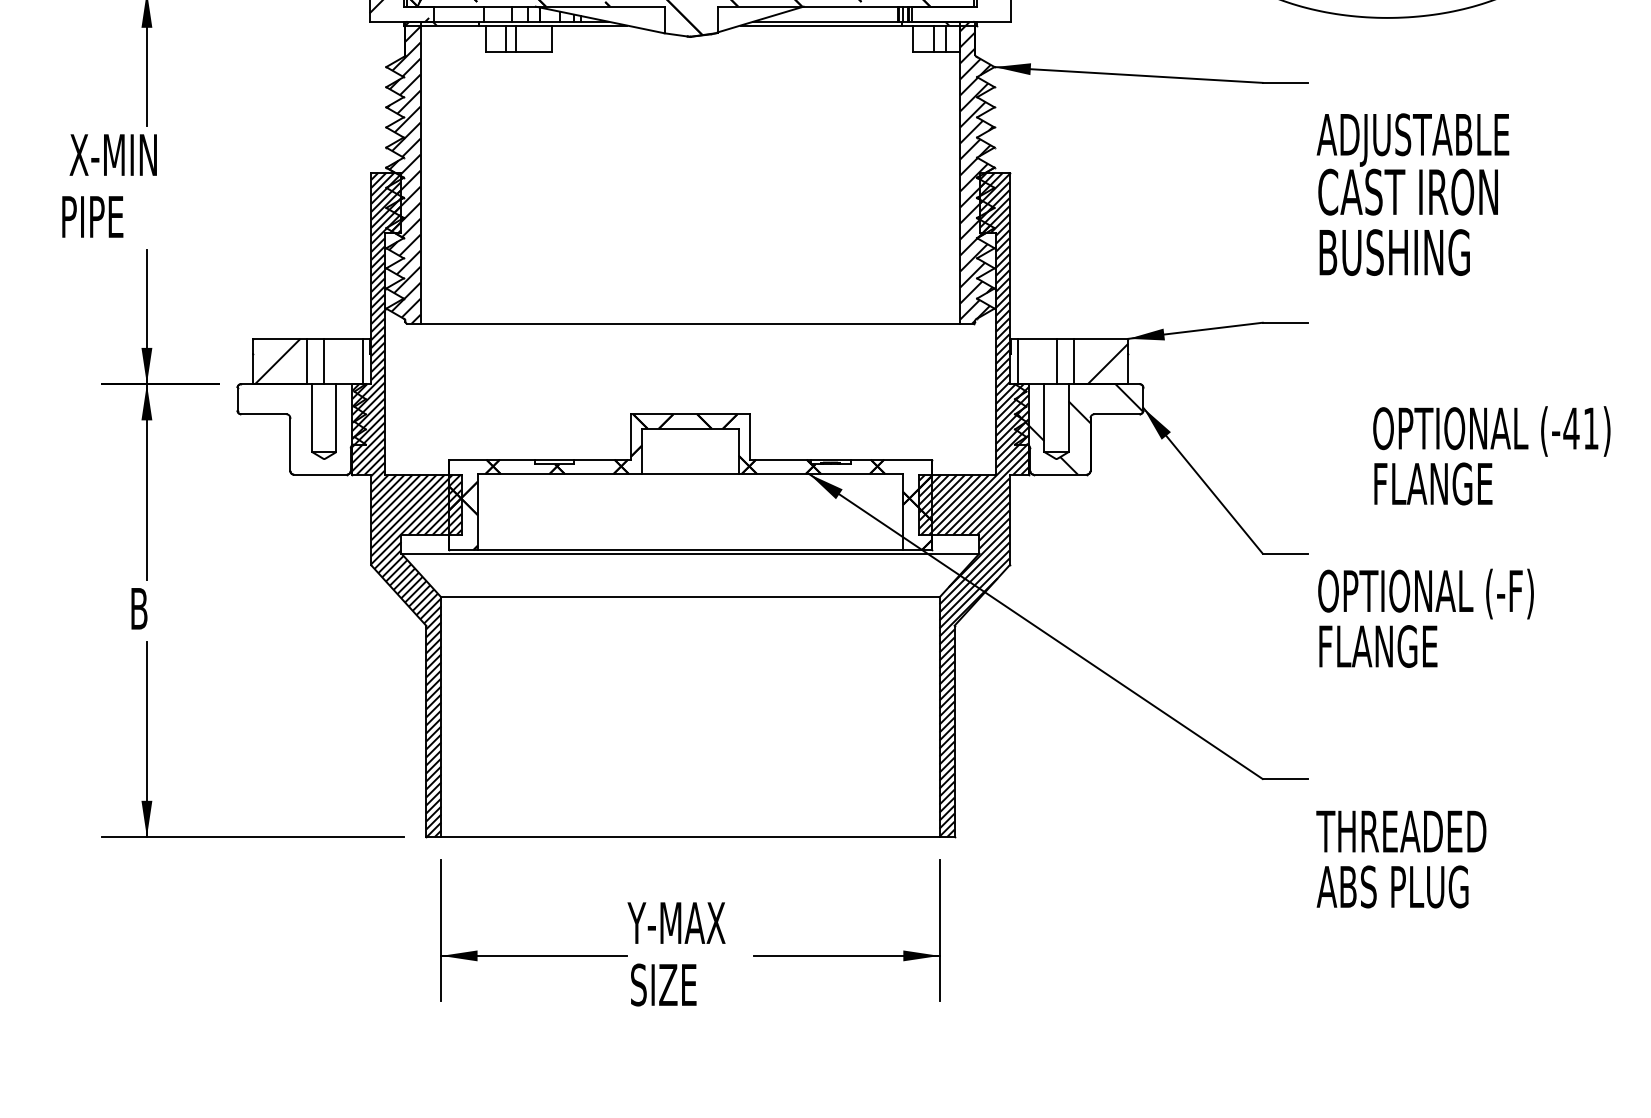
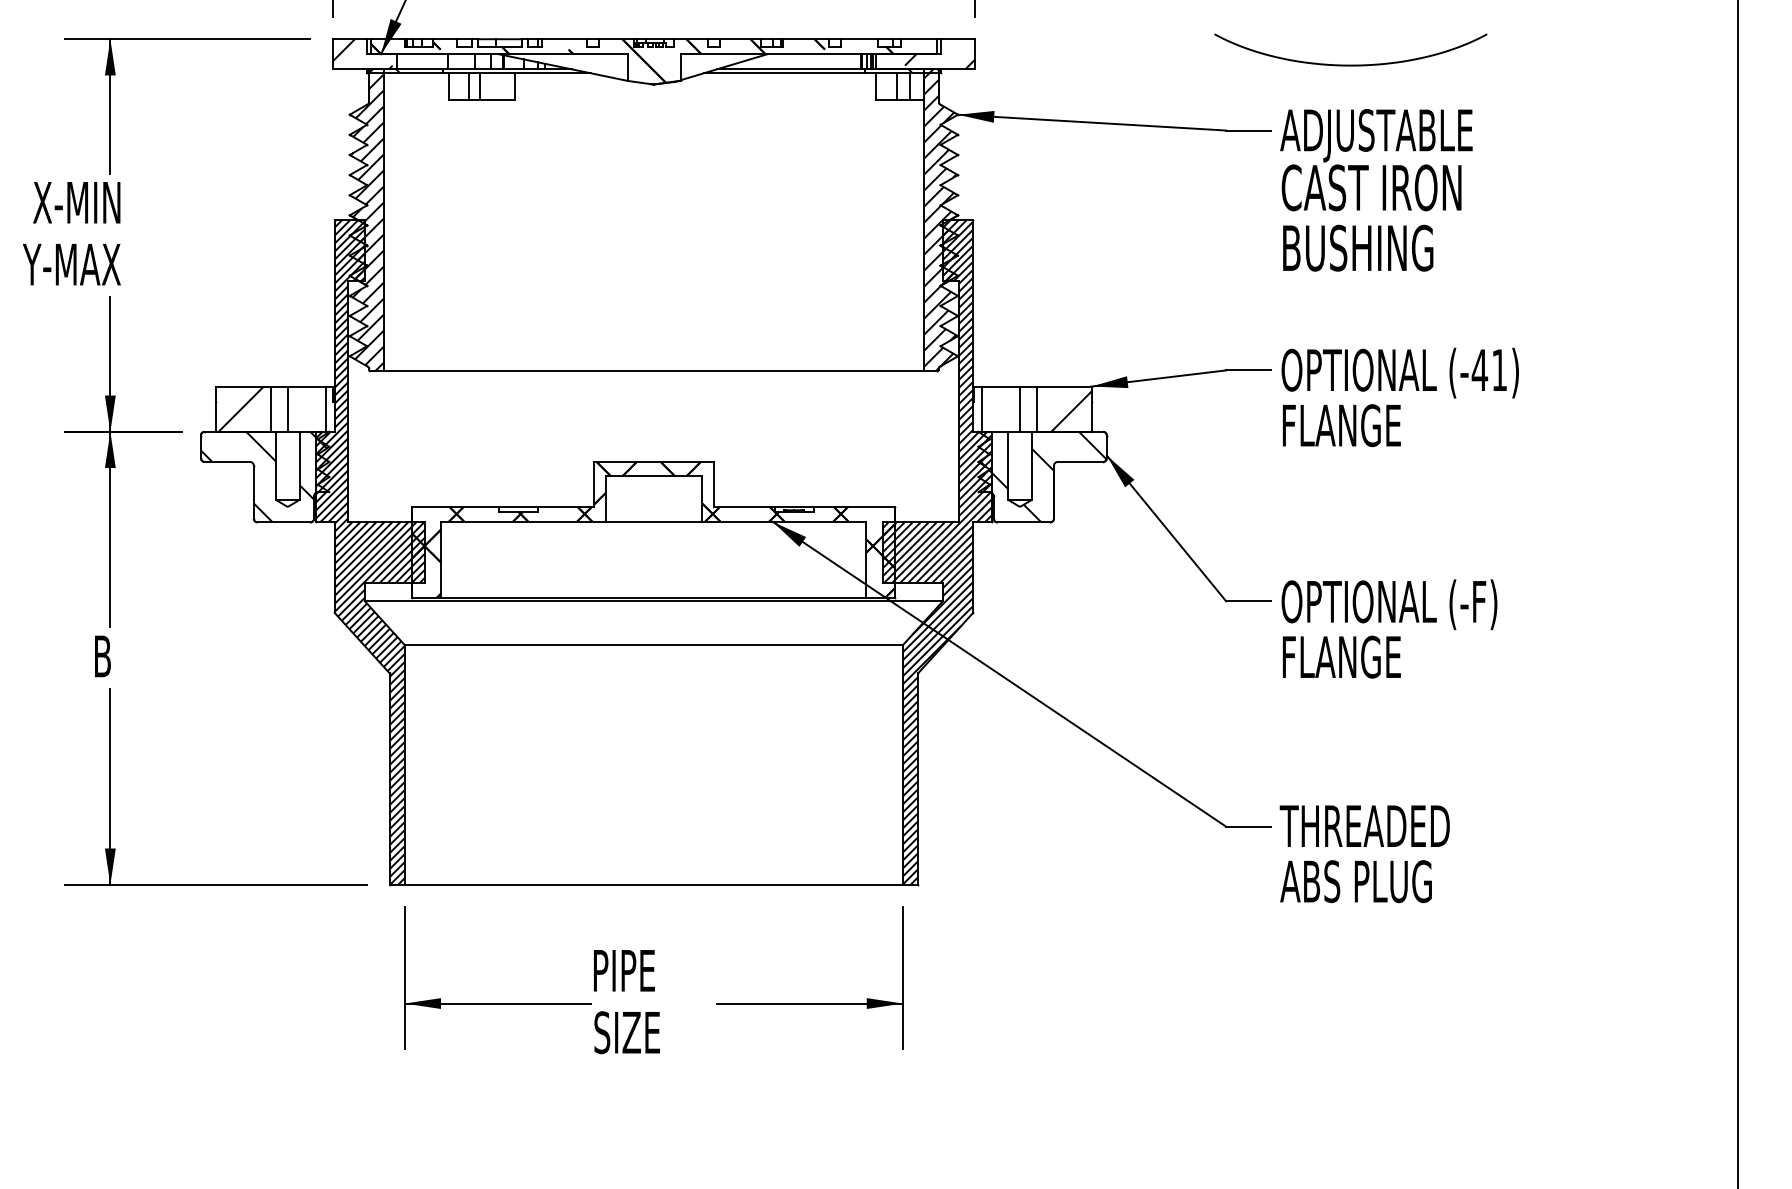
hatch: (976, 13) -> (939, 61), added
text: (1413, 194) -> (1376, 190), moved
text: (108, 216) -> (71, 264), PIPE -> Y-MAX
hatch: (300, 428) -> (263, 476), added
text: (1491, 455) -> (1399, 397), moved
text: (1426, 617) -> (1389, 628), moved
text: (1401, 859) -> (1364, 854), moved
text: (676, 922) -> (639, 970), Y-MAX -> PIPE

